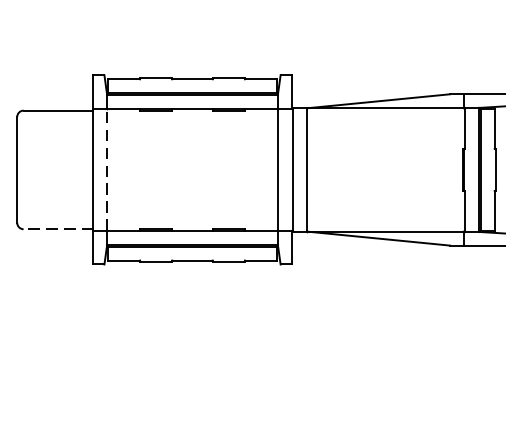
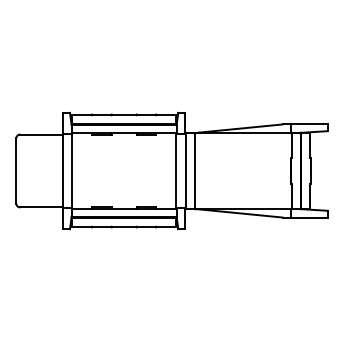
line: (106, 169) -> (71, 170), dashed -> solid
line: (58, 229) -> (41, 207), dashed -> solid

